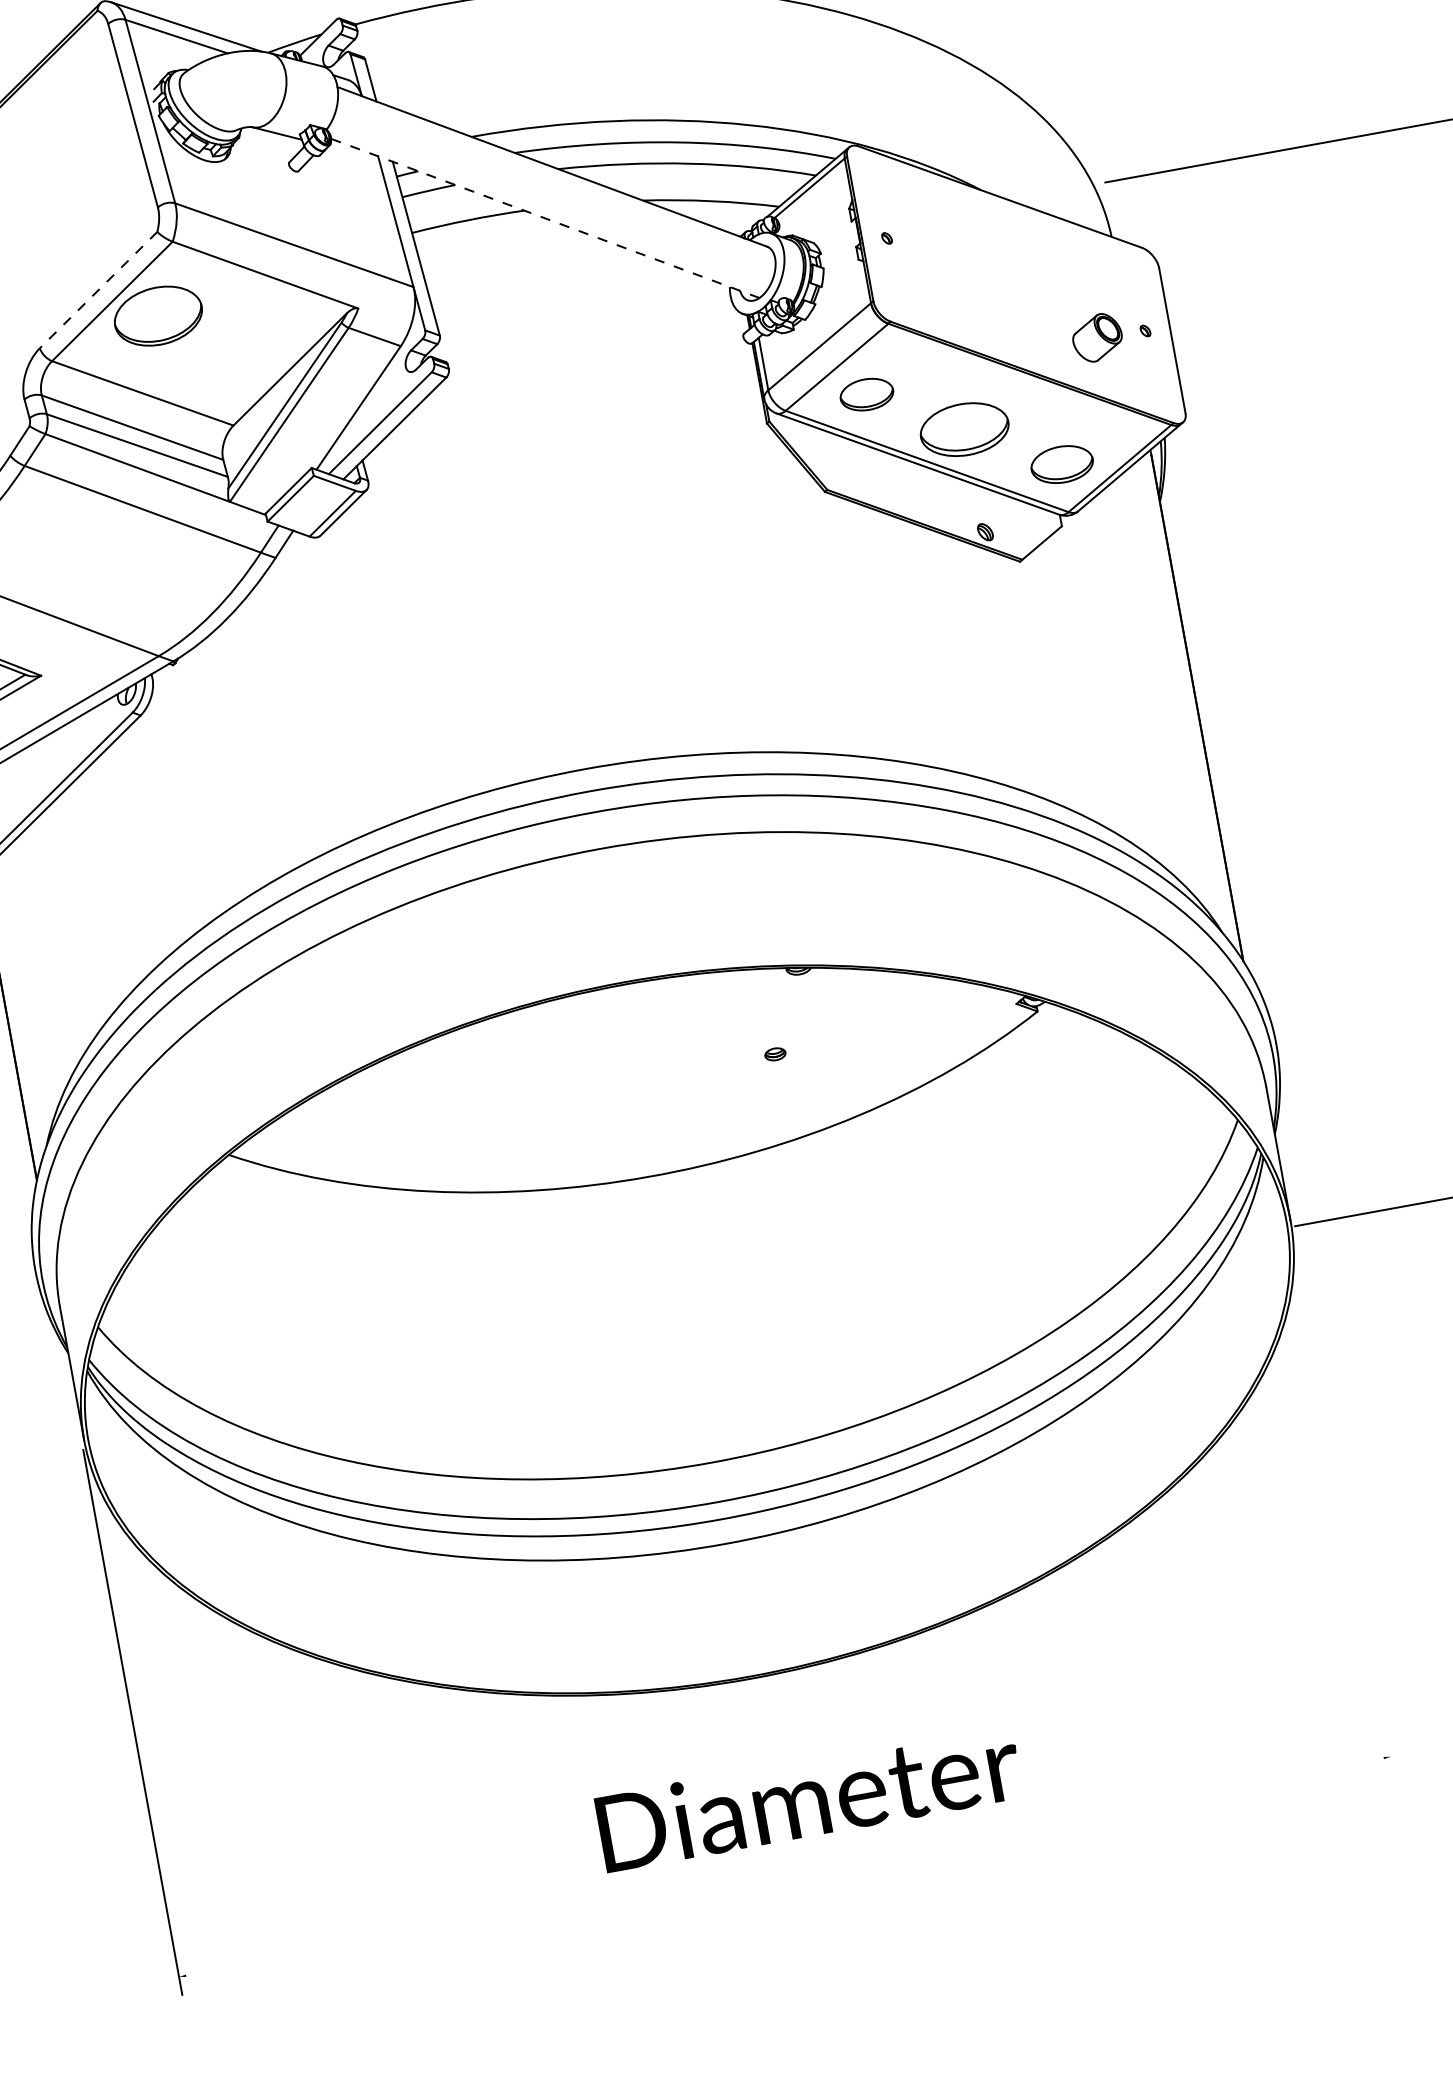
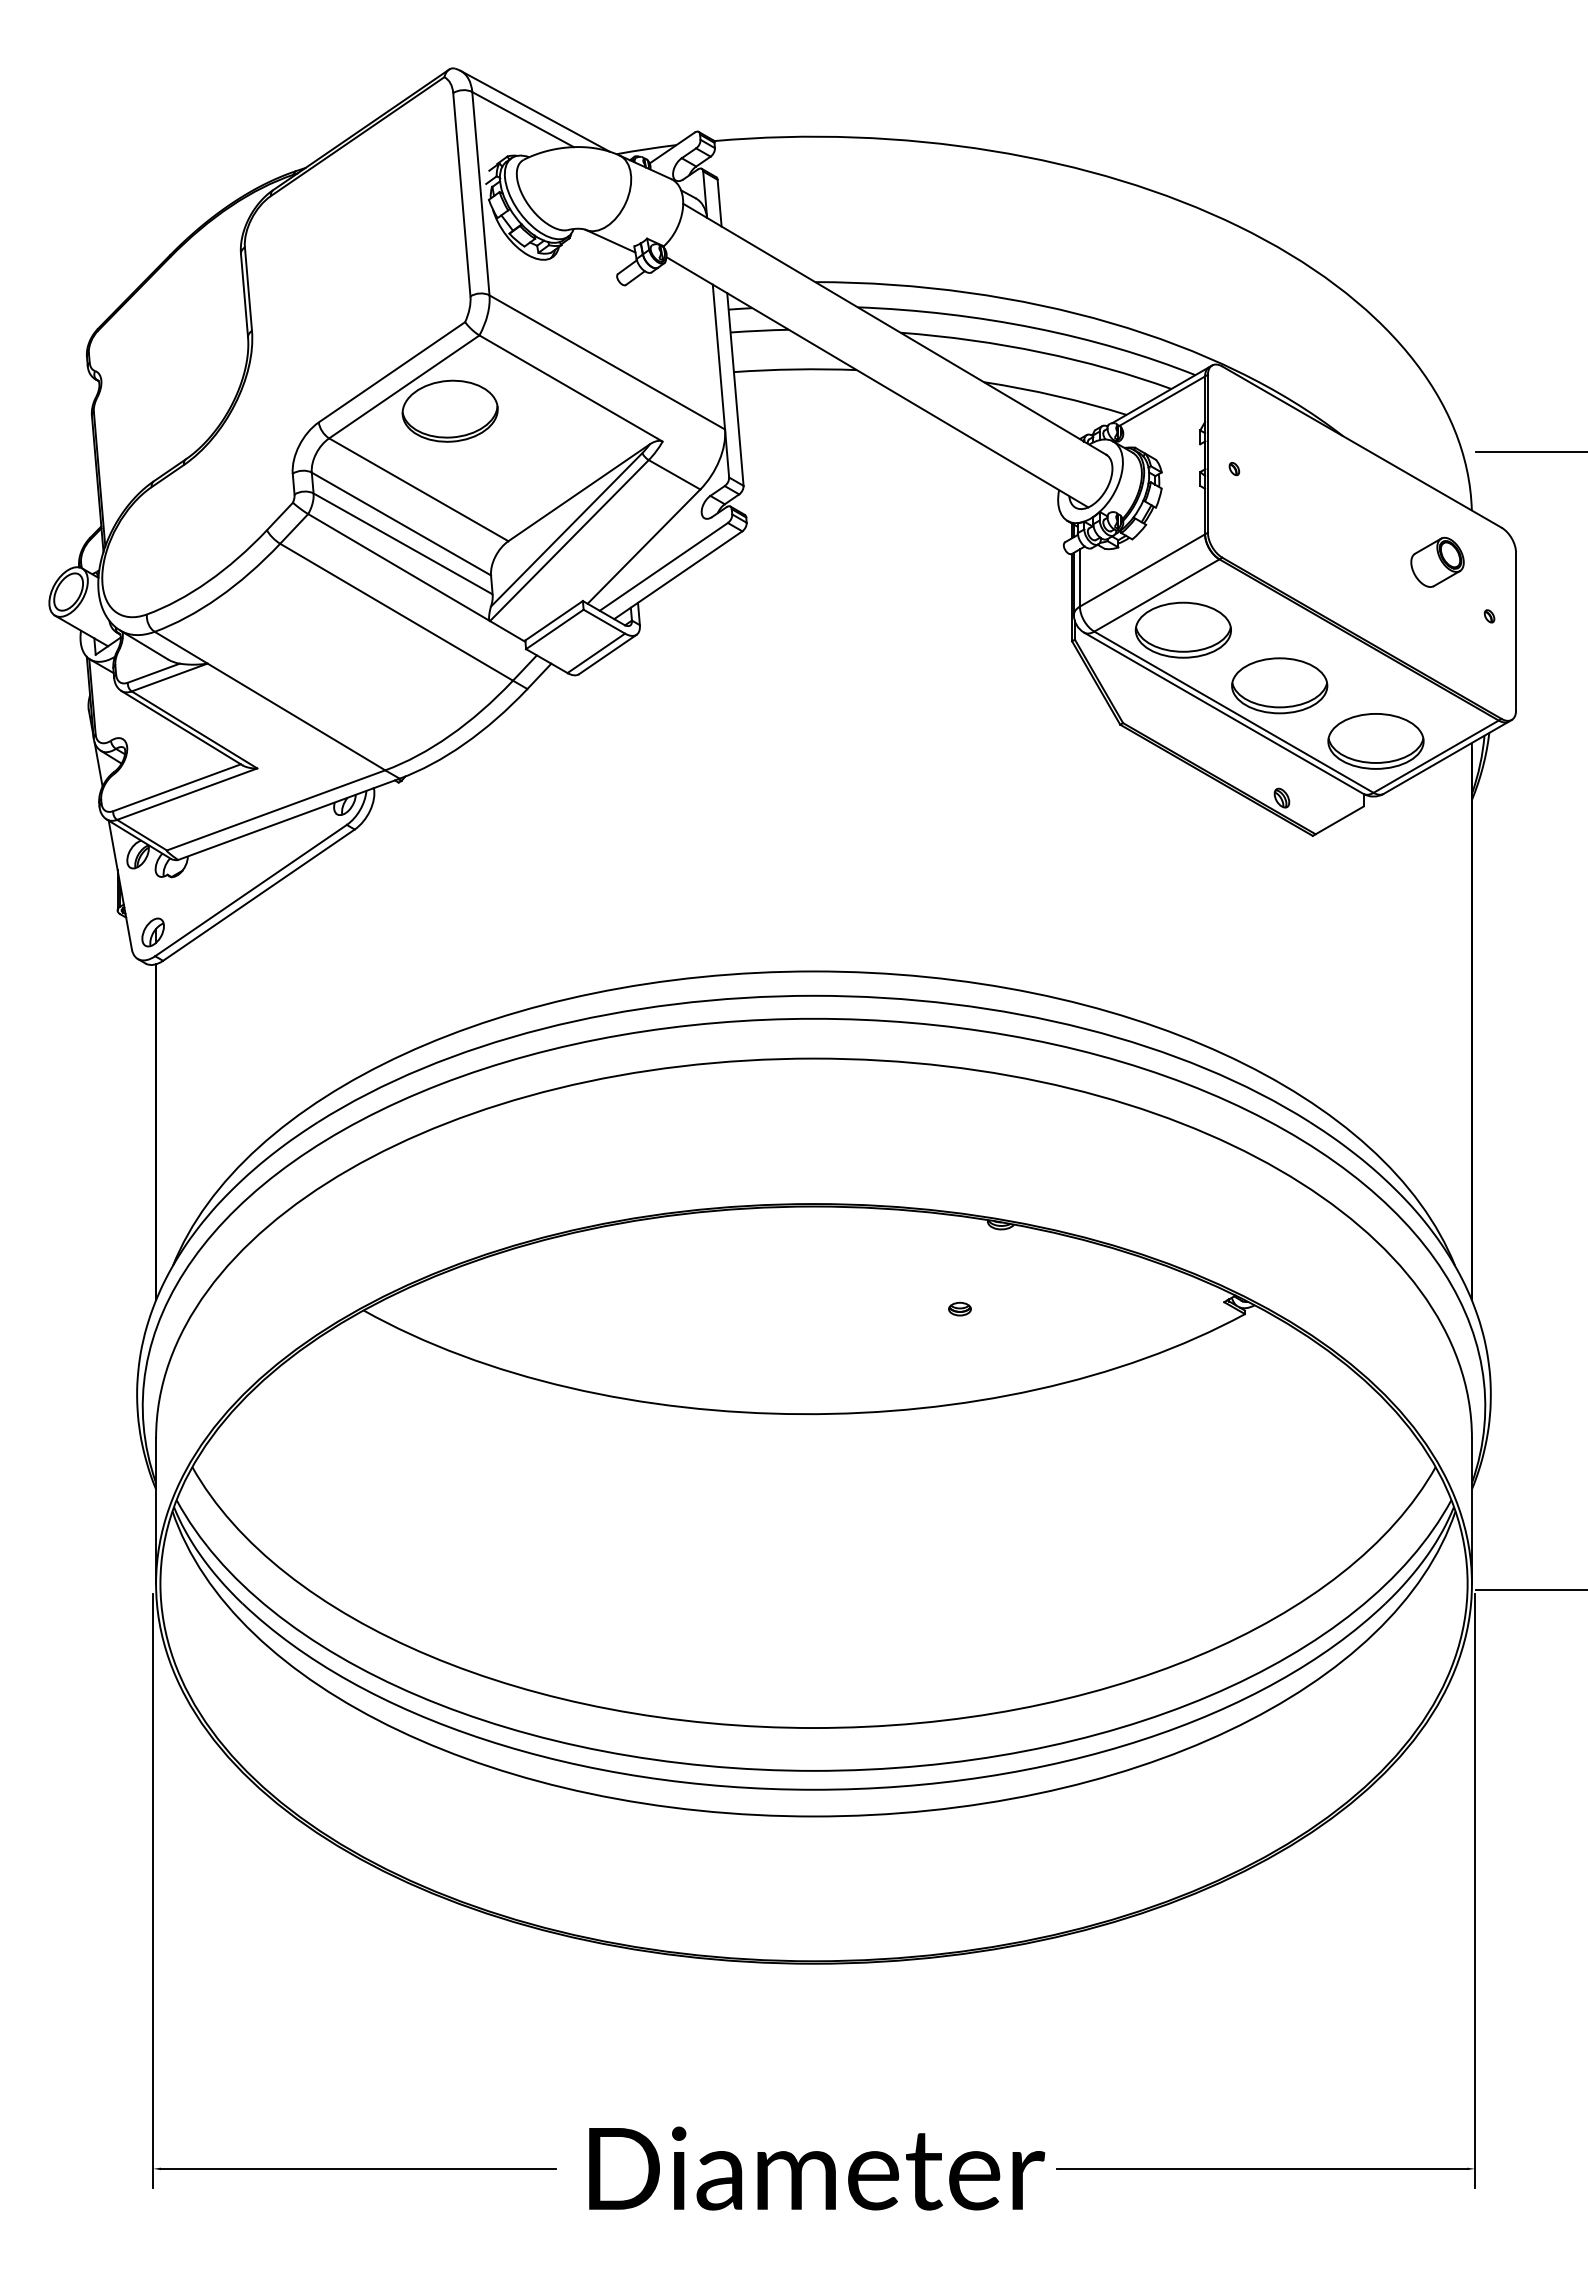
line: (544, 218) -> (876, 382), dashed -> solid
line: (99, 290) -> (392, 372), dashed -> solid
part: (1097, 337) -> (1437, 561), moved
part: (866, 394) -> (1182, 629), size x1.67
part: (1061, 464) -> (1375, 741), size x1.43
line: (1345, 1502) -> (1475, 1891), added
line: (1195, 1791) -> (1262, 2168), added
text: (809, 1797) -> (817, 2168), moved
line: (366, 1942) -> (357, 2168), added

